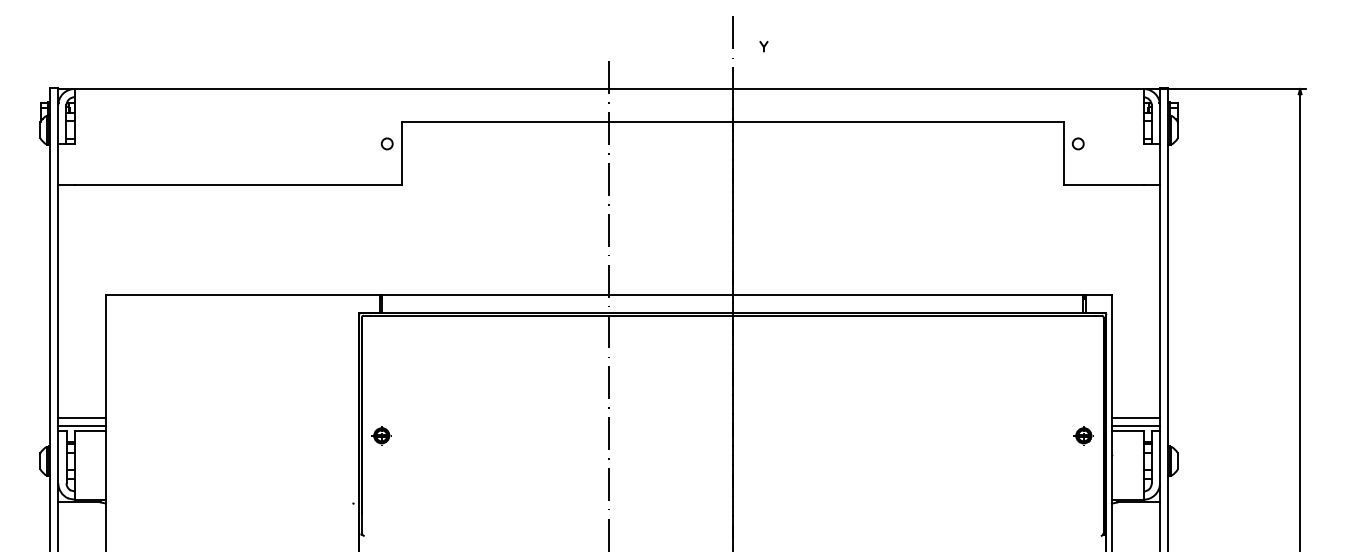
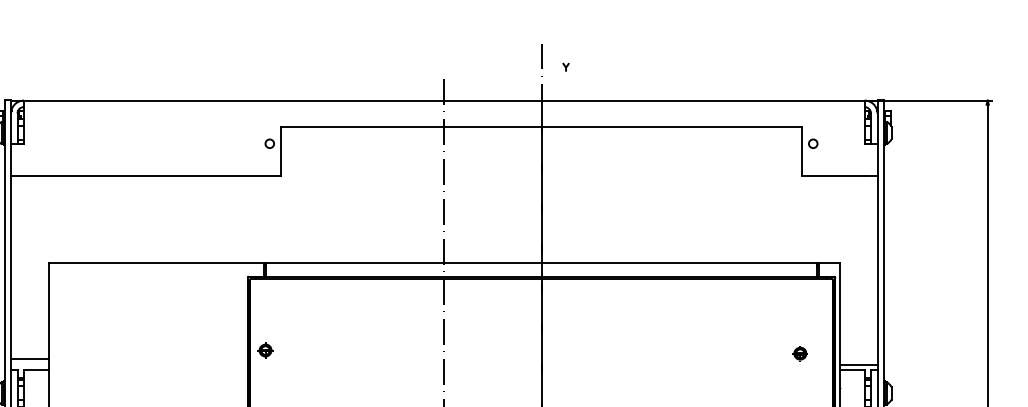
line: (1135, 417) -> (858, 358), removed
line: (82, 425) -> (30, 365), removed
part: (381, 435) -> (265, 350), moved
part: (1083, 435) -> (800, 353), moved

